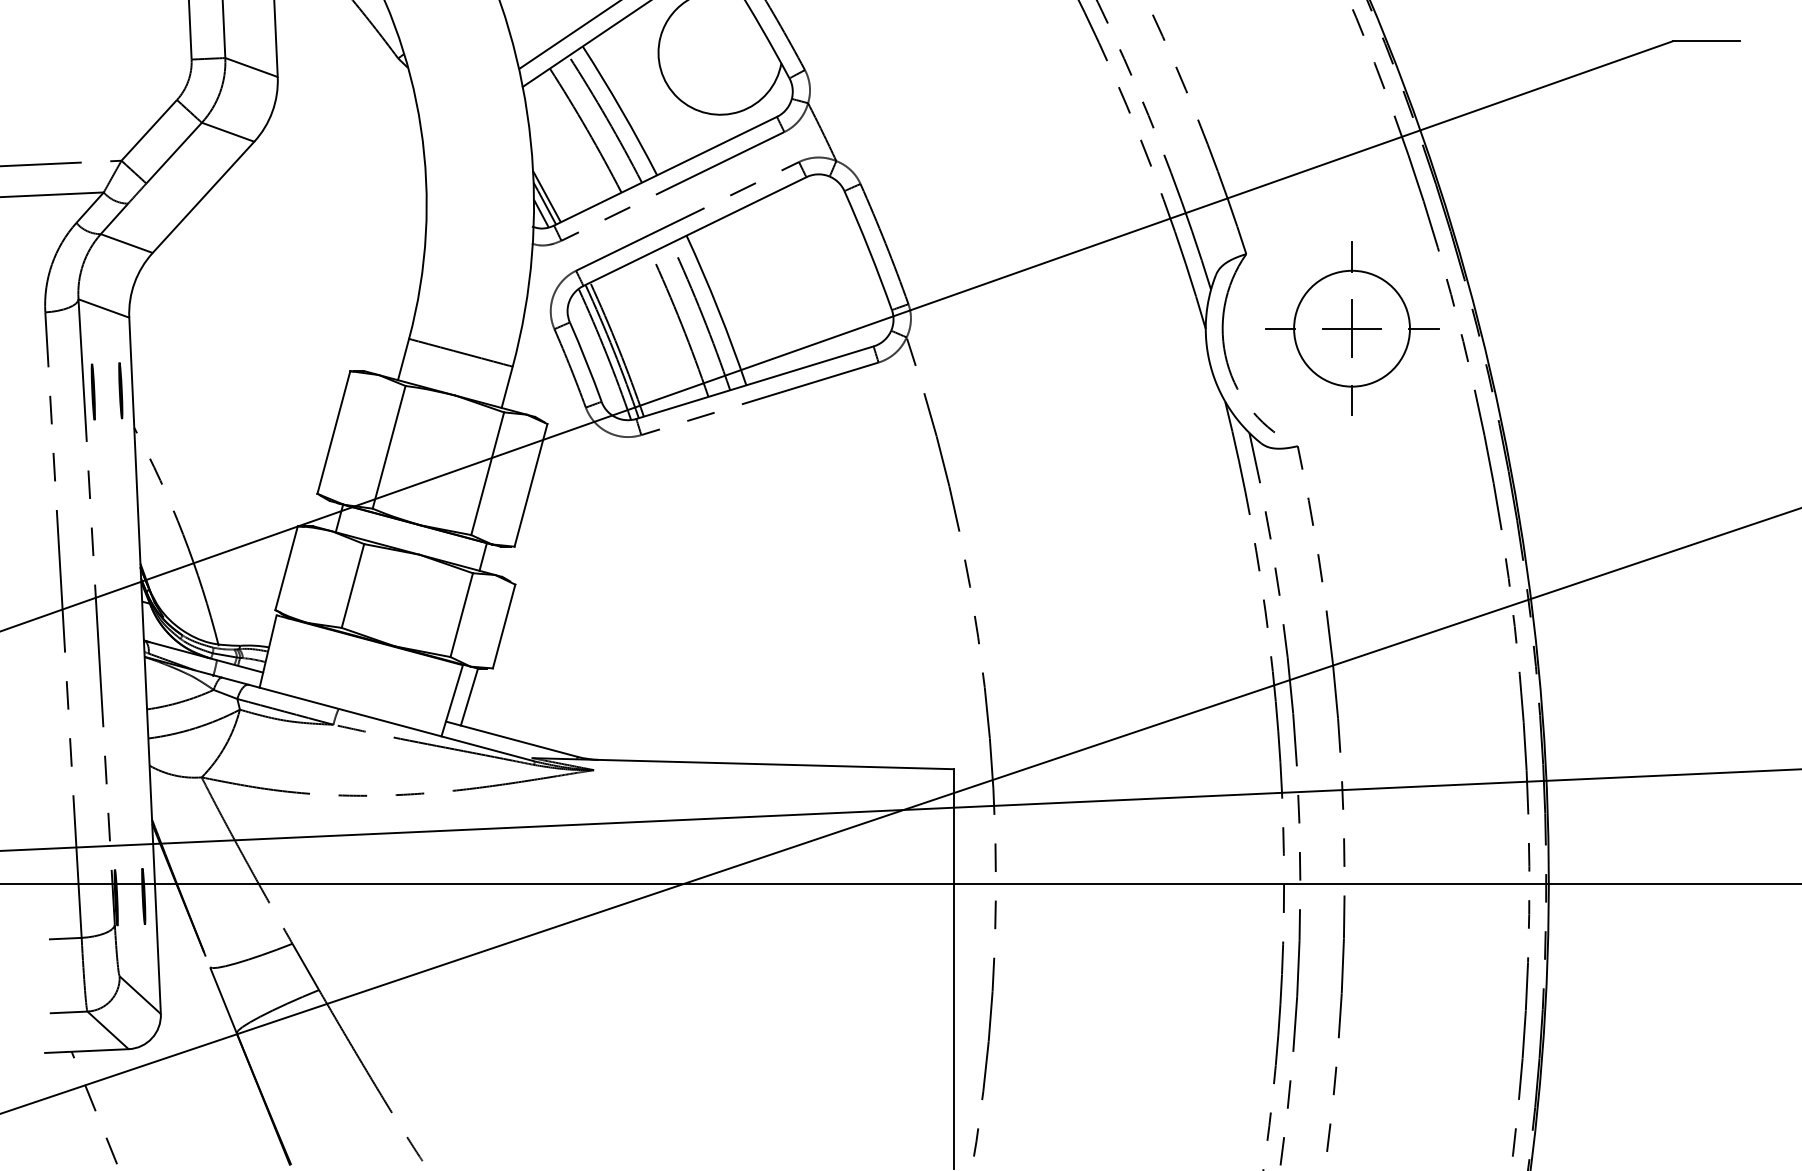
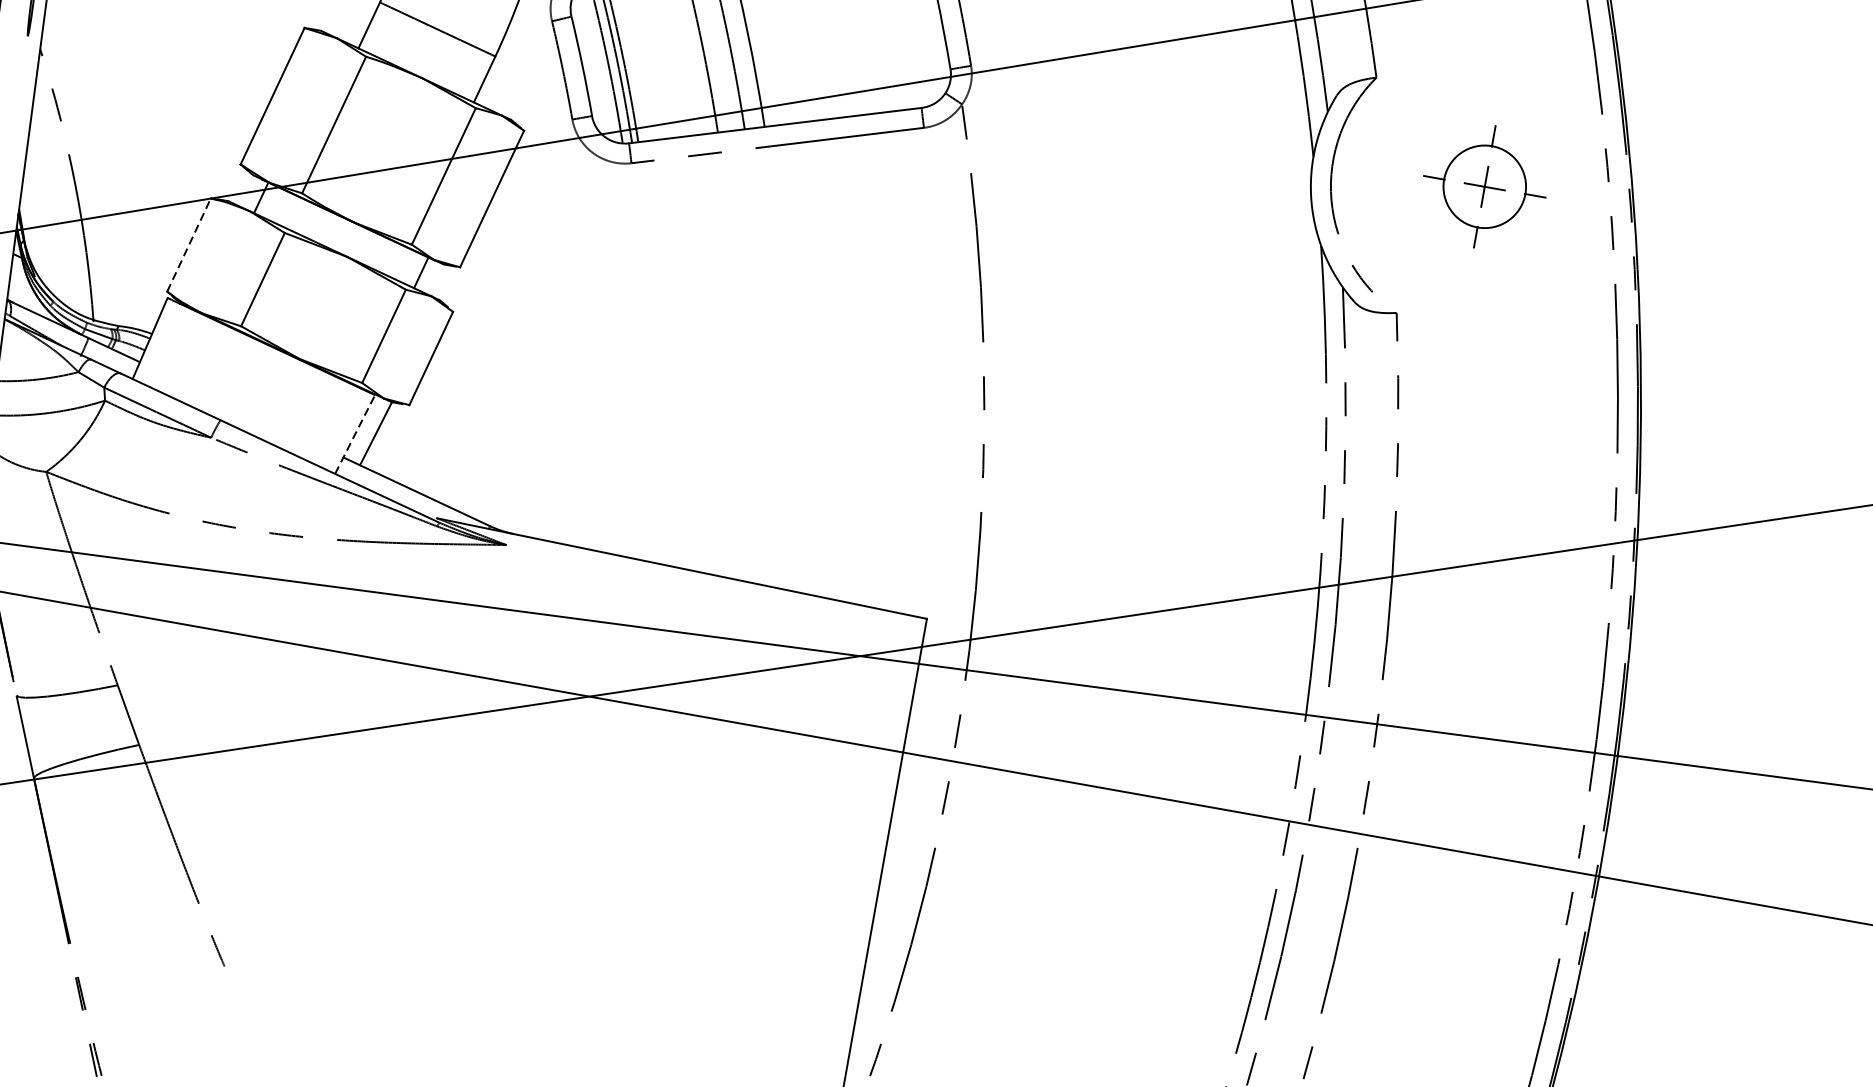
part: (1352, 328) -> (1485, 186), size x0.6
line: (286, 567) -> (189, 244), solid -> dashed
line: (452, 700) -> (355, 434), solid -> dashed

